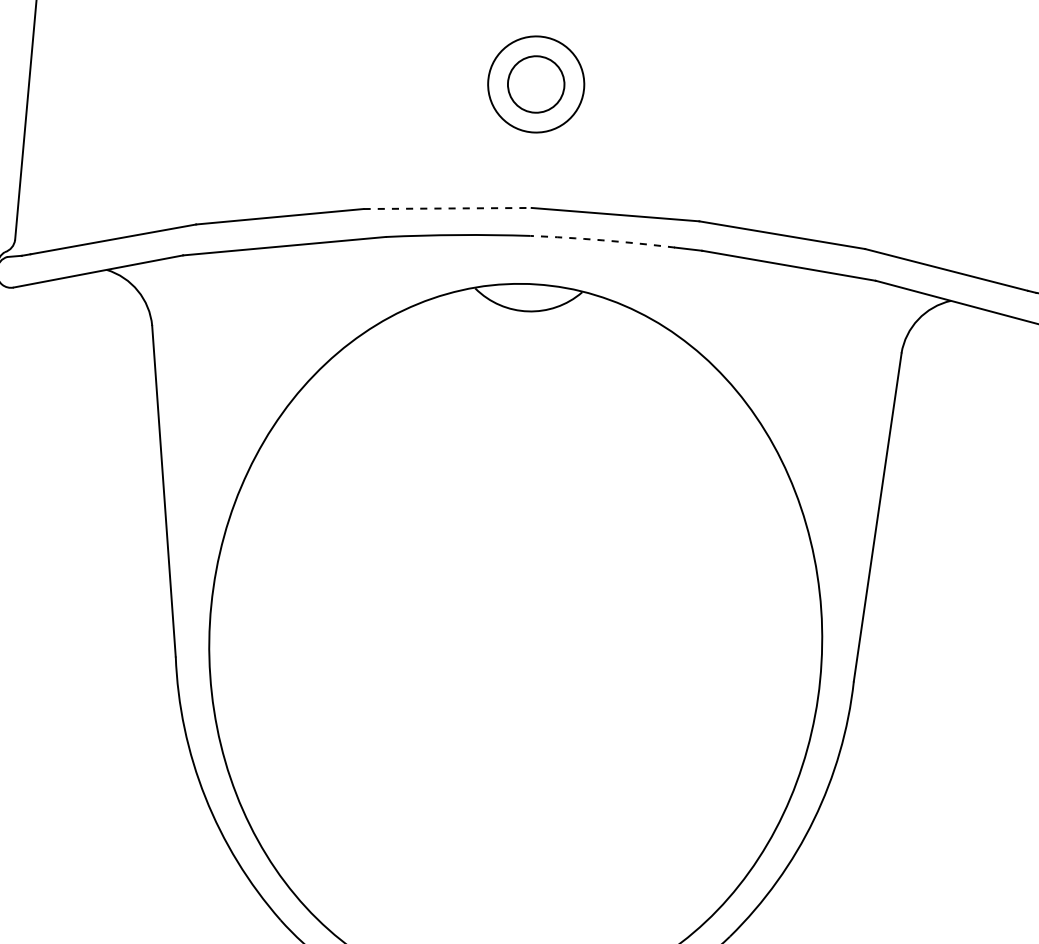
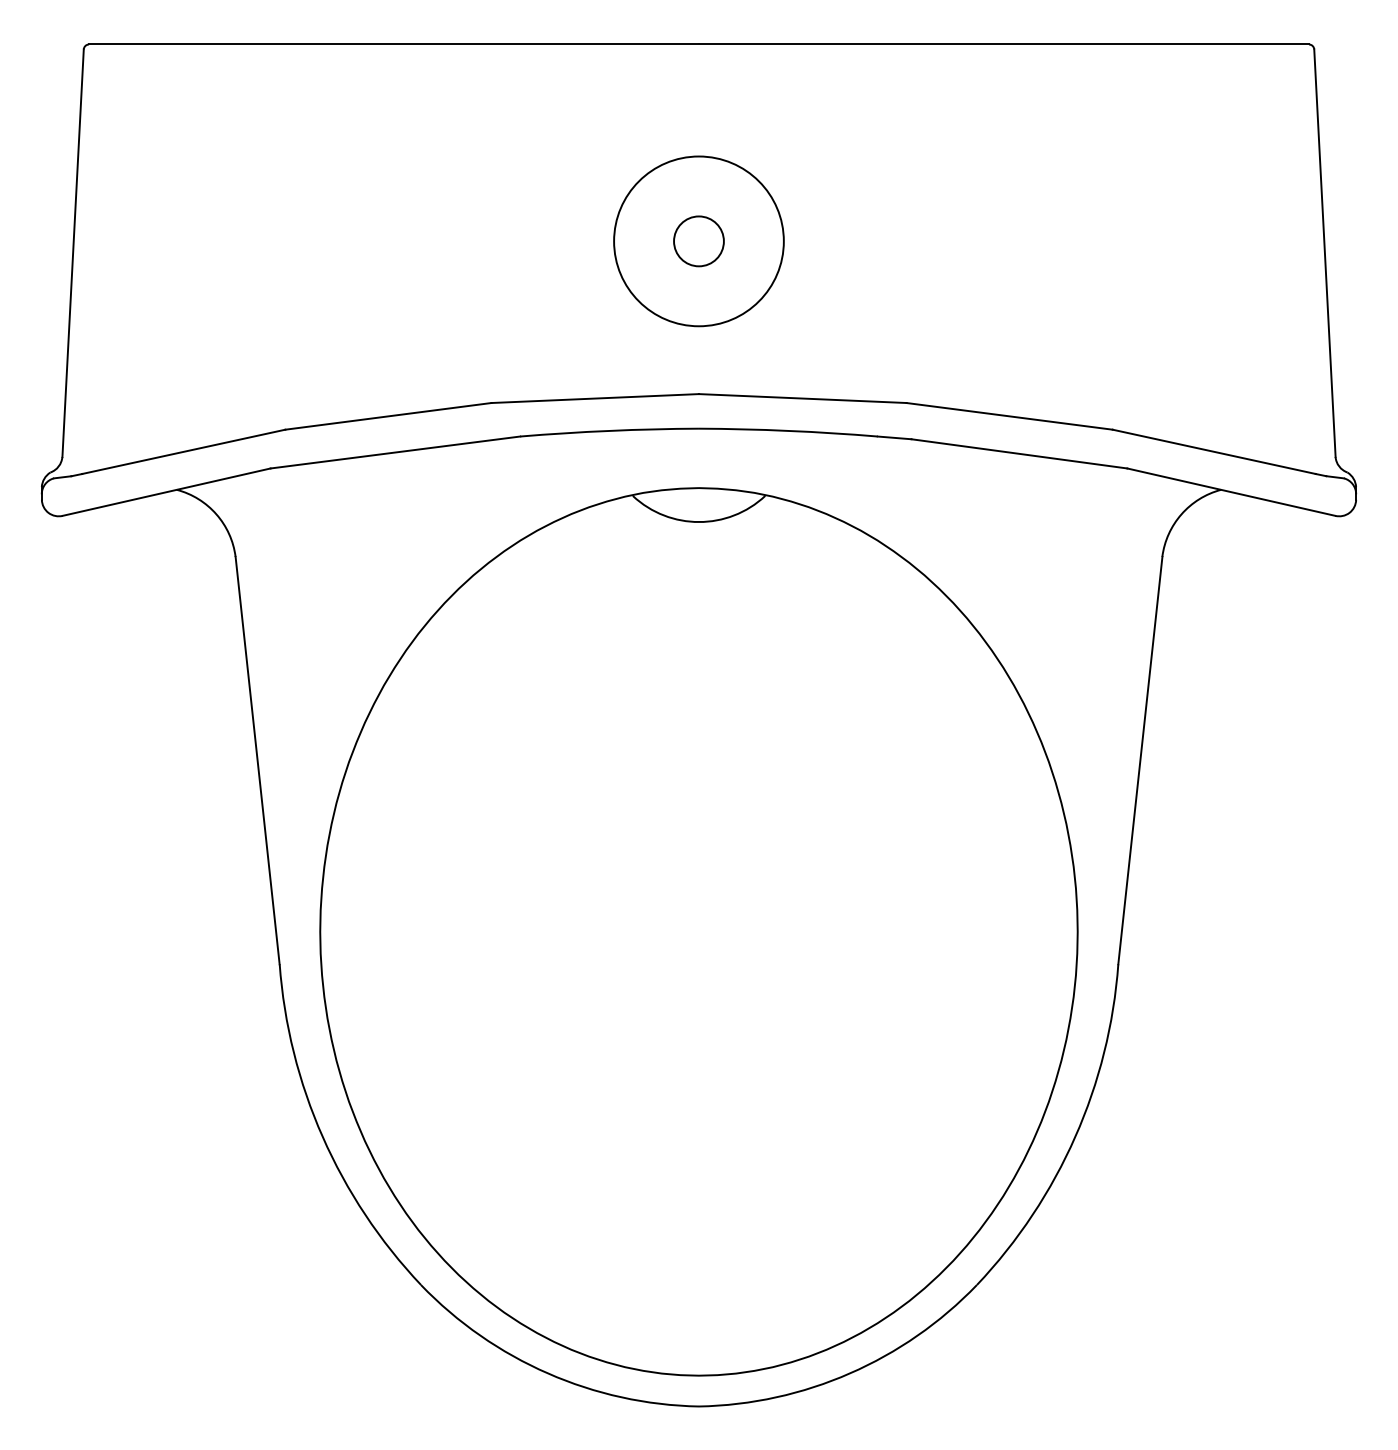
circle: (535, 84) -> (698, 241), size x0.71
circle: (535, 84) -> (698, 241), size x1.43
line: (447, 208) -> (595, 398), dashed -> solid
arc: (602, 240) -> (788, 430), dashed -> solid

